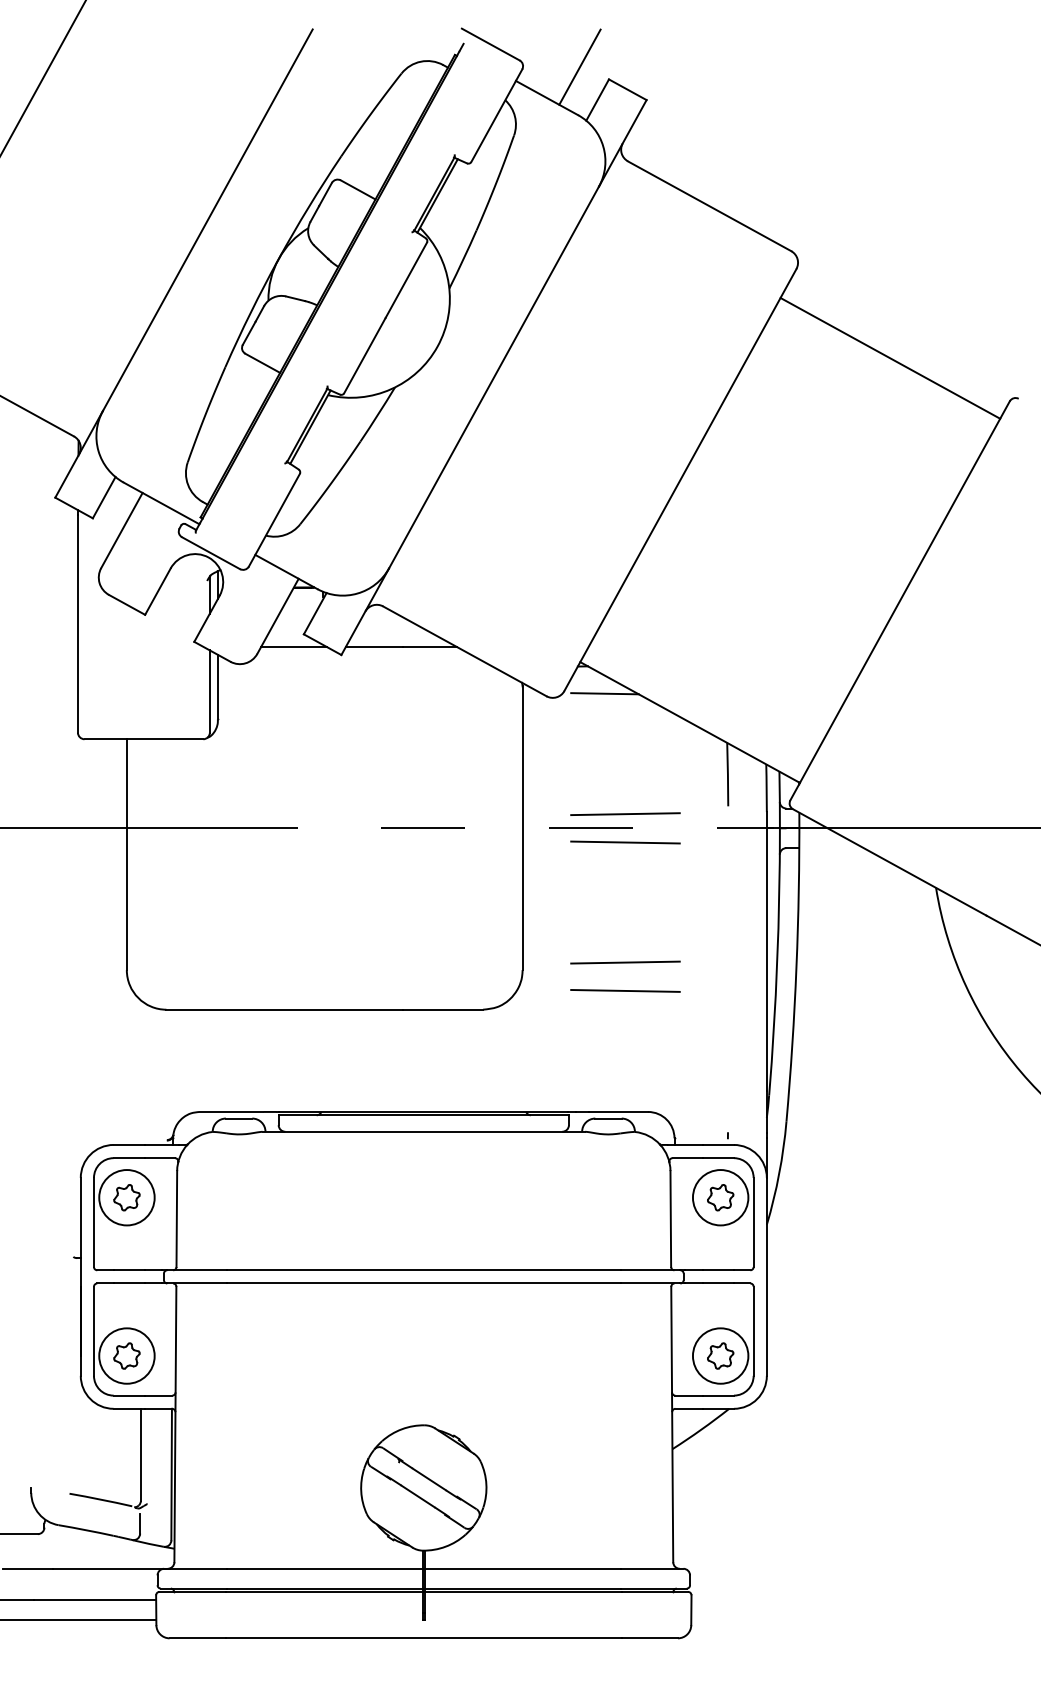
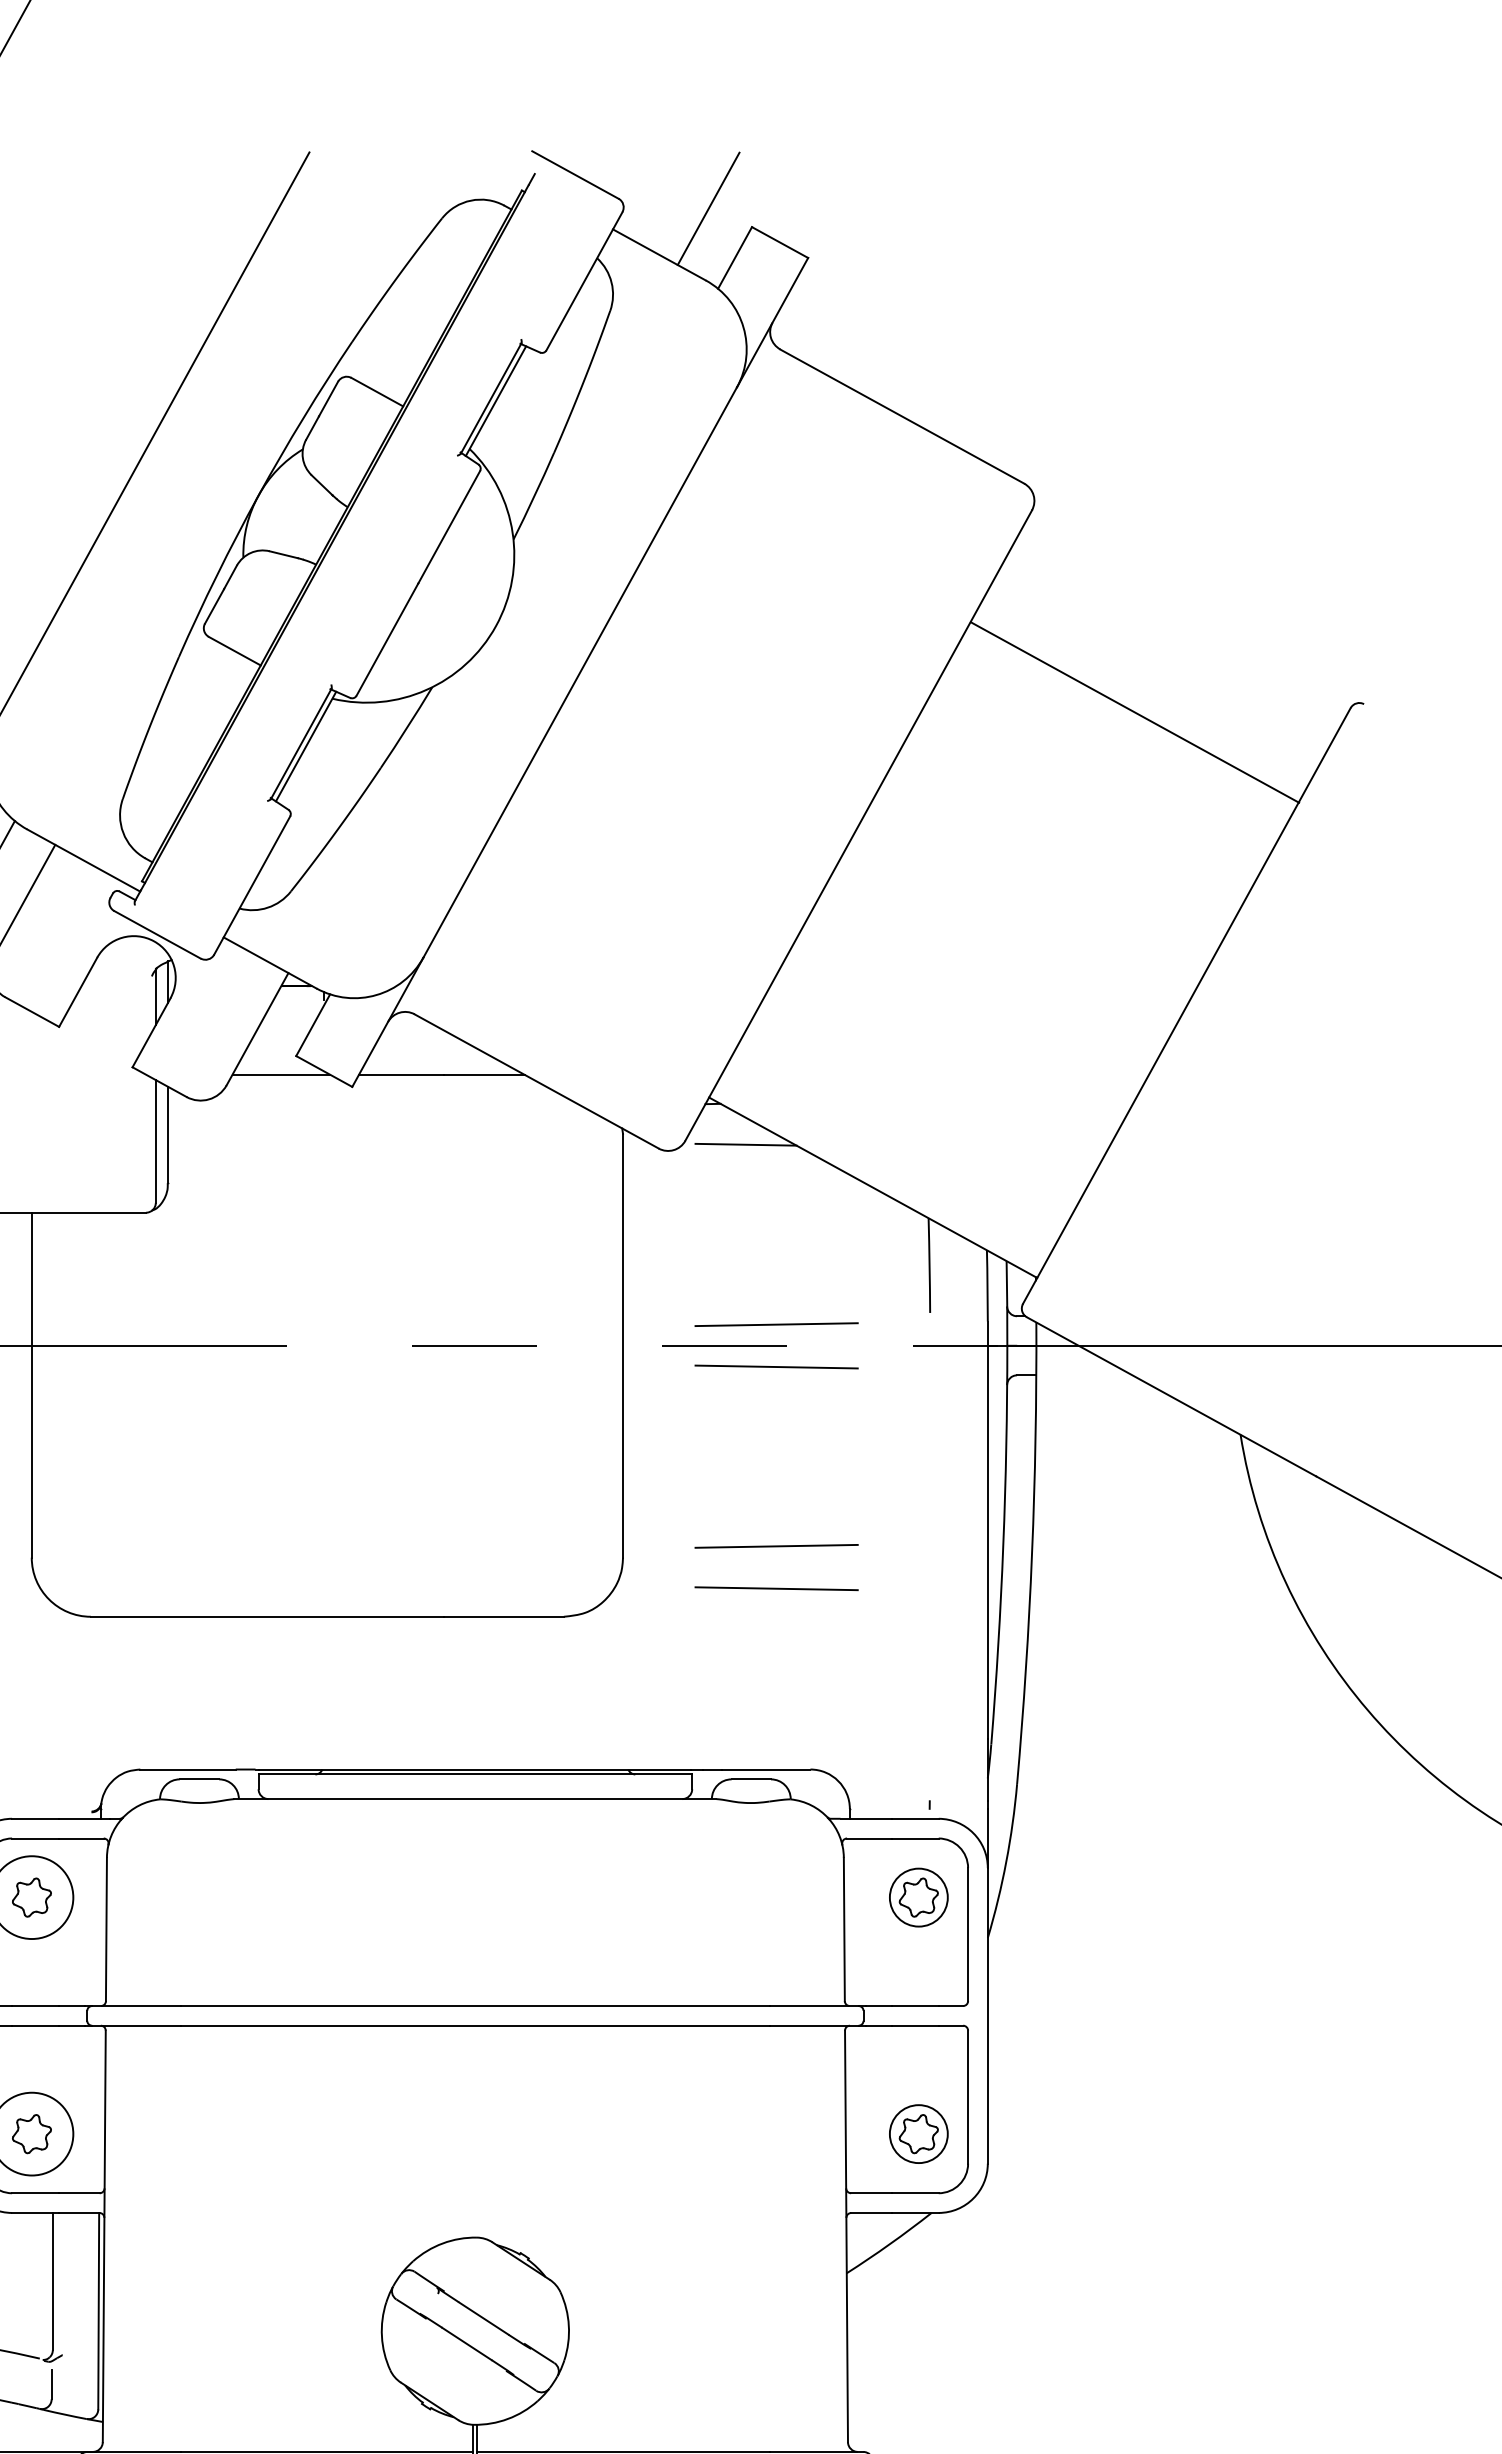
line: (890, 357) -> (1135, 711), moved
circle: (720, 1197) -> (918, 1897), size x0.7
circle: (720, 1355) -> (918, 2133), size x0.7

